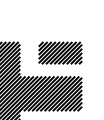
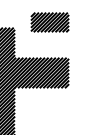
part: (59, 53) -> (49, 22), moved

